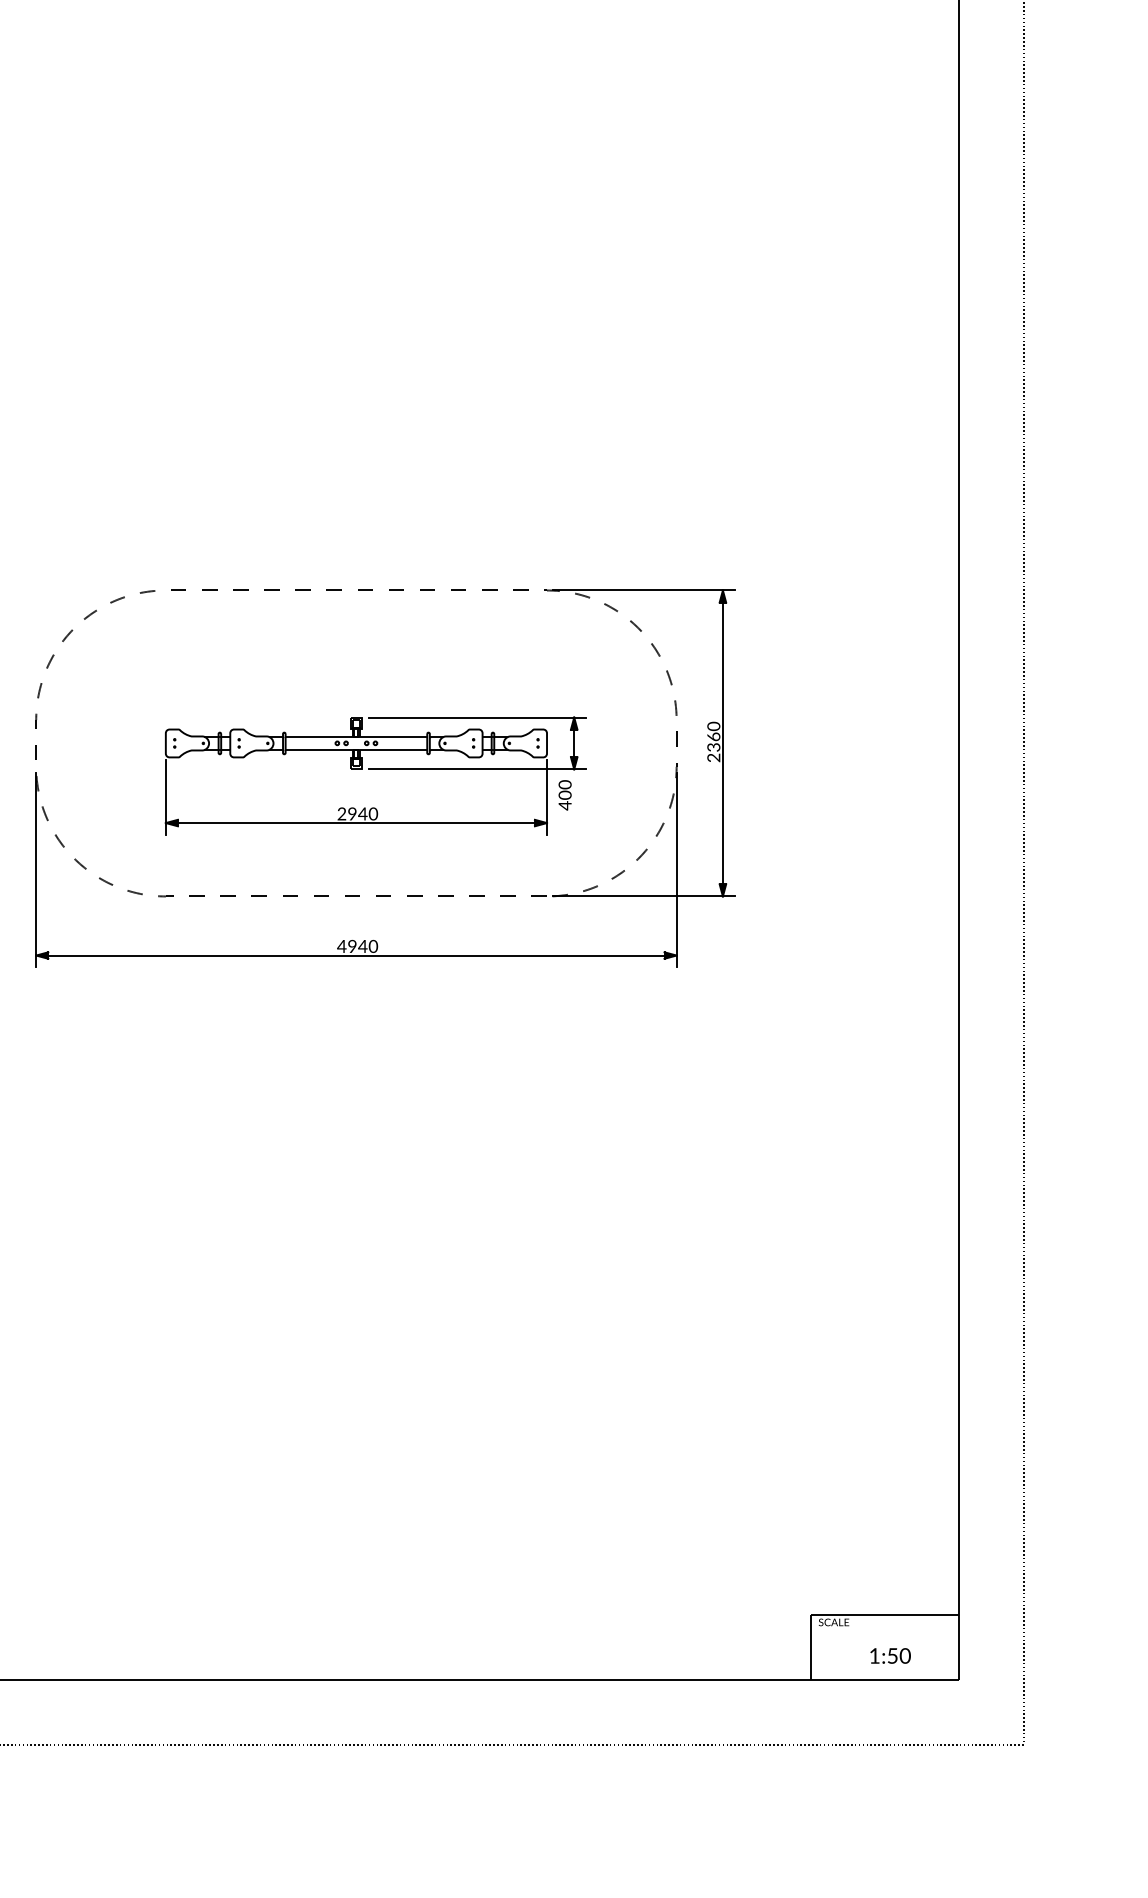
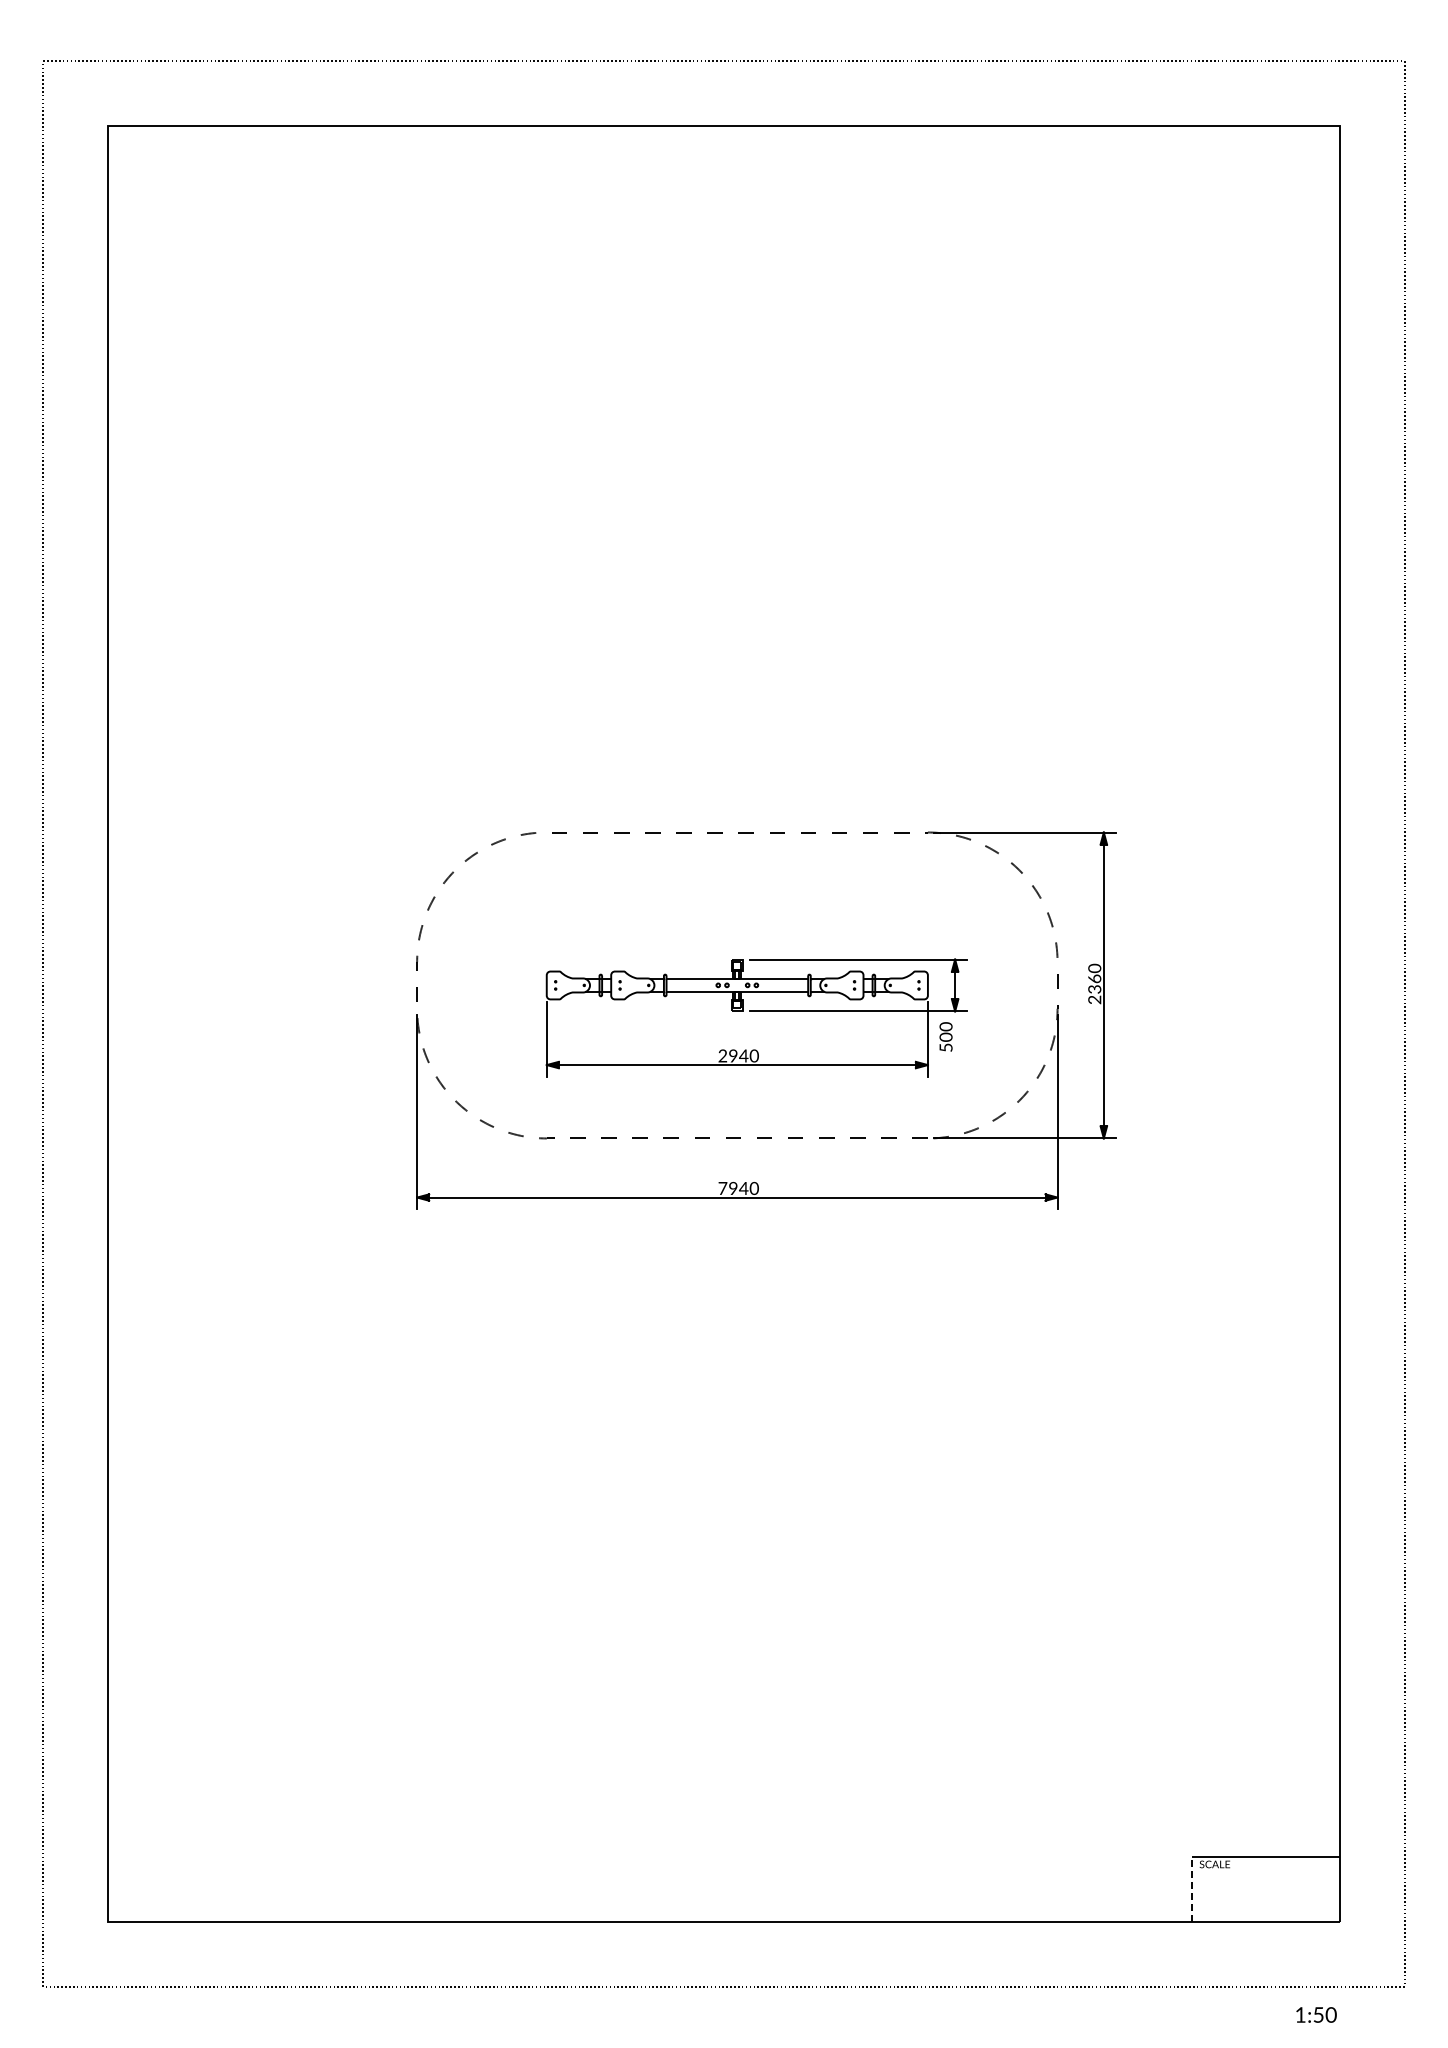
text: (564, 805) -> (945, 1047), 400 -> 500
text: (341, 946) -> (722, 1188), 4940 -> 7940
line: (810, 1646) -> (1191, 1888), solid -> dashed
text: (890, 1655) -> (1316, 2014), moved

